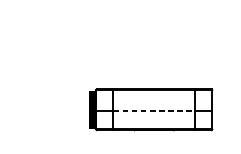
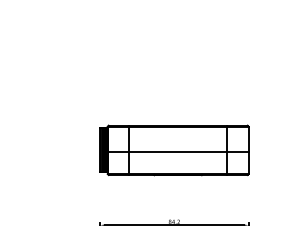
line: (154, 111) -> (178, 152), dashed -> solid

